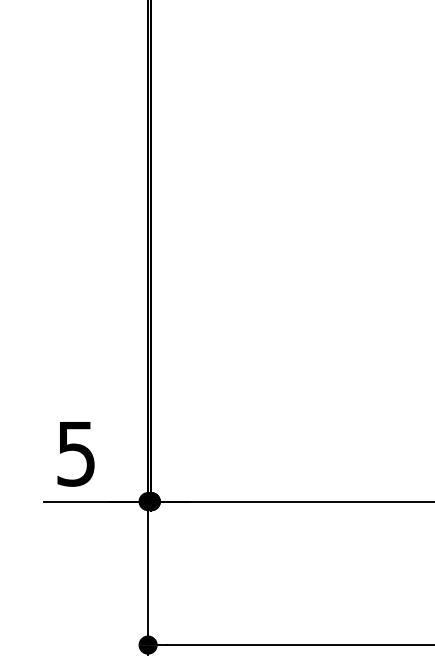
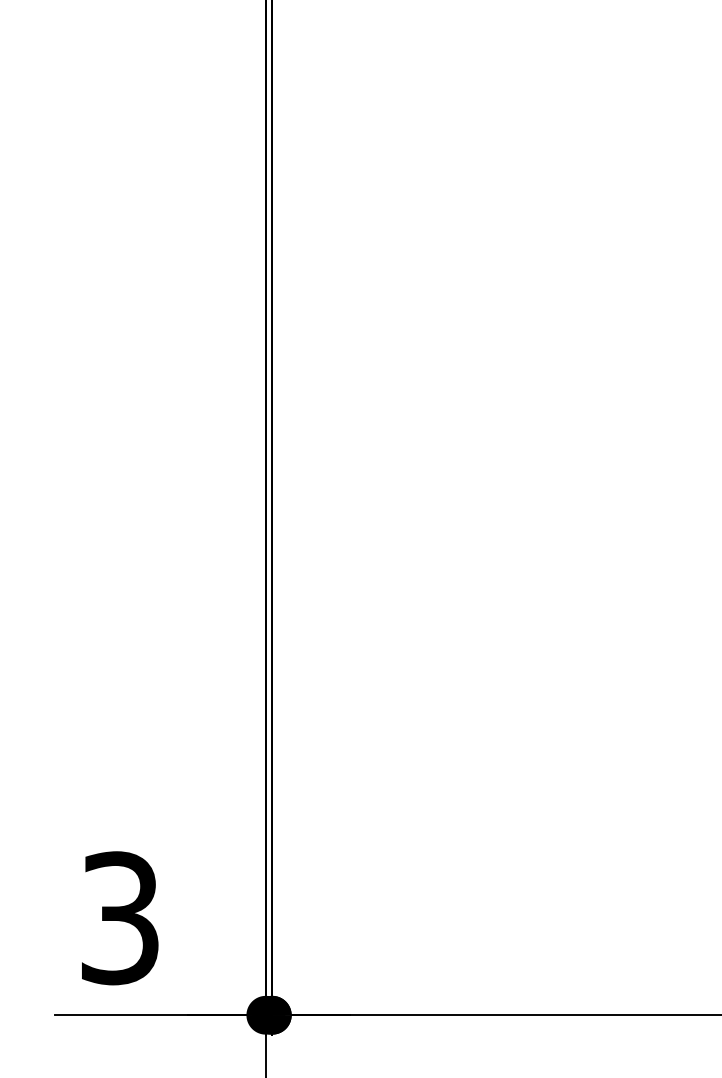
text: (76, 453) -> (120, 917), 5 -> 3

